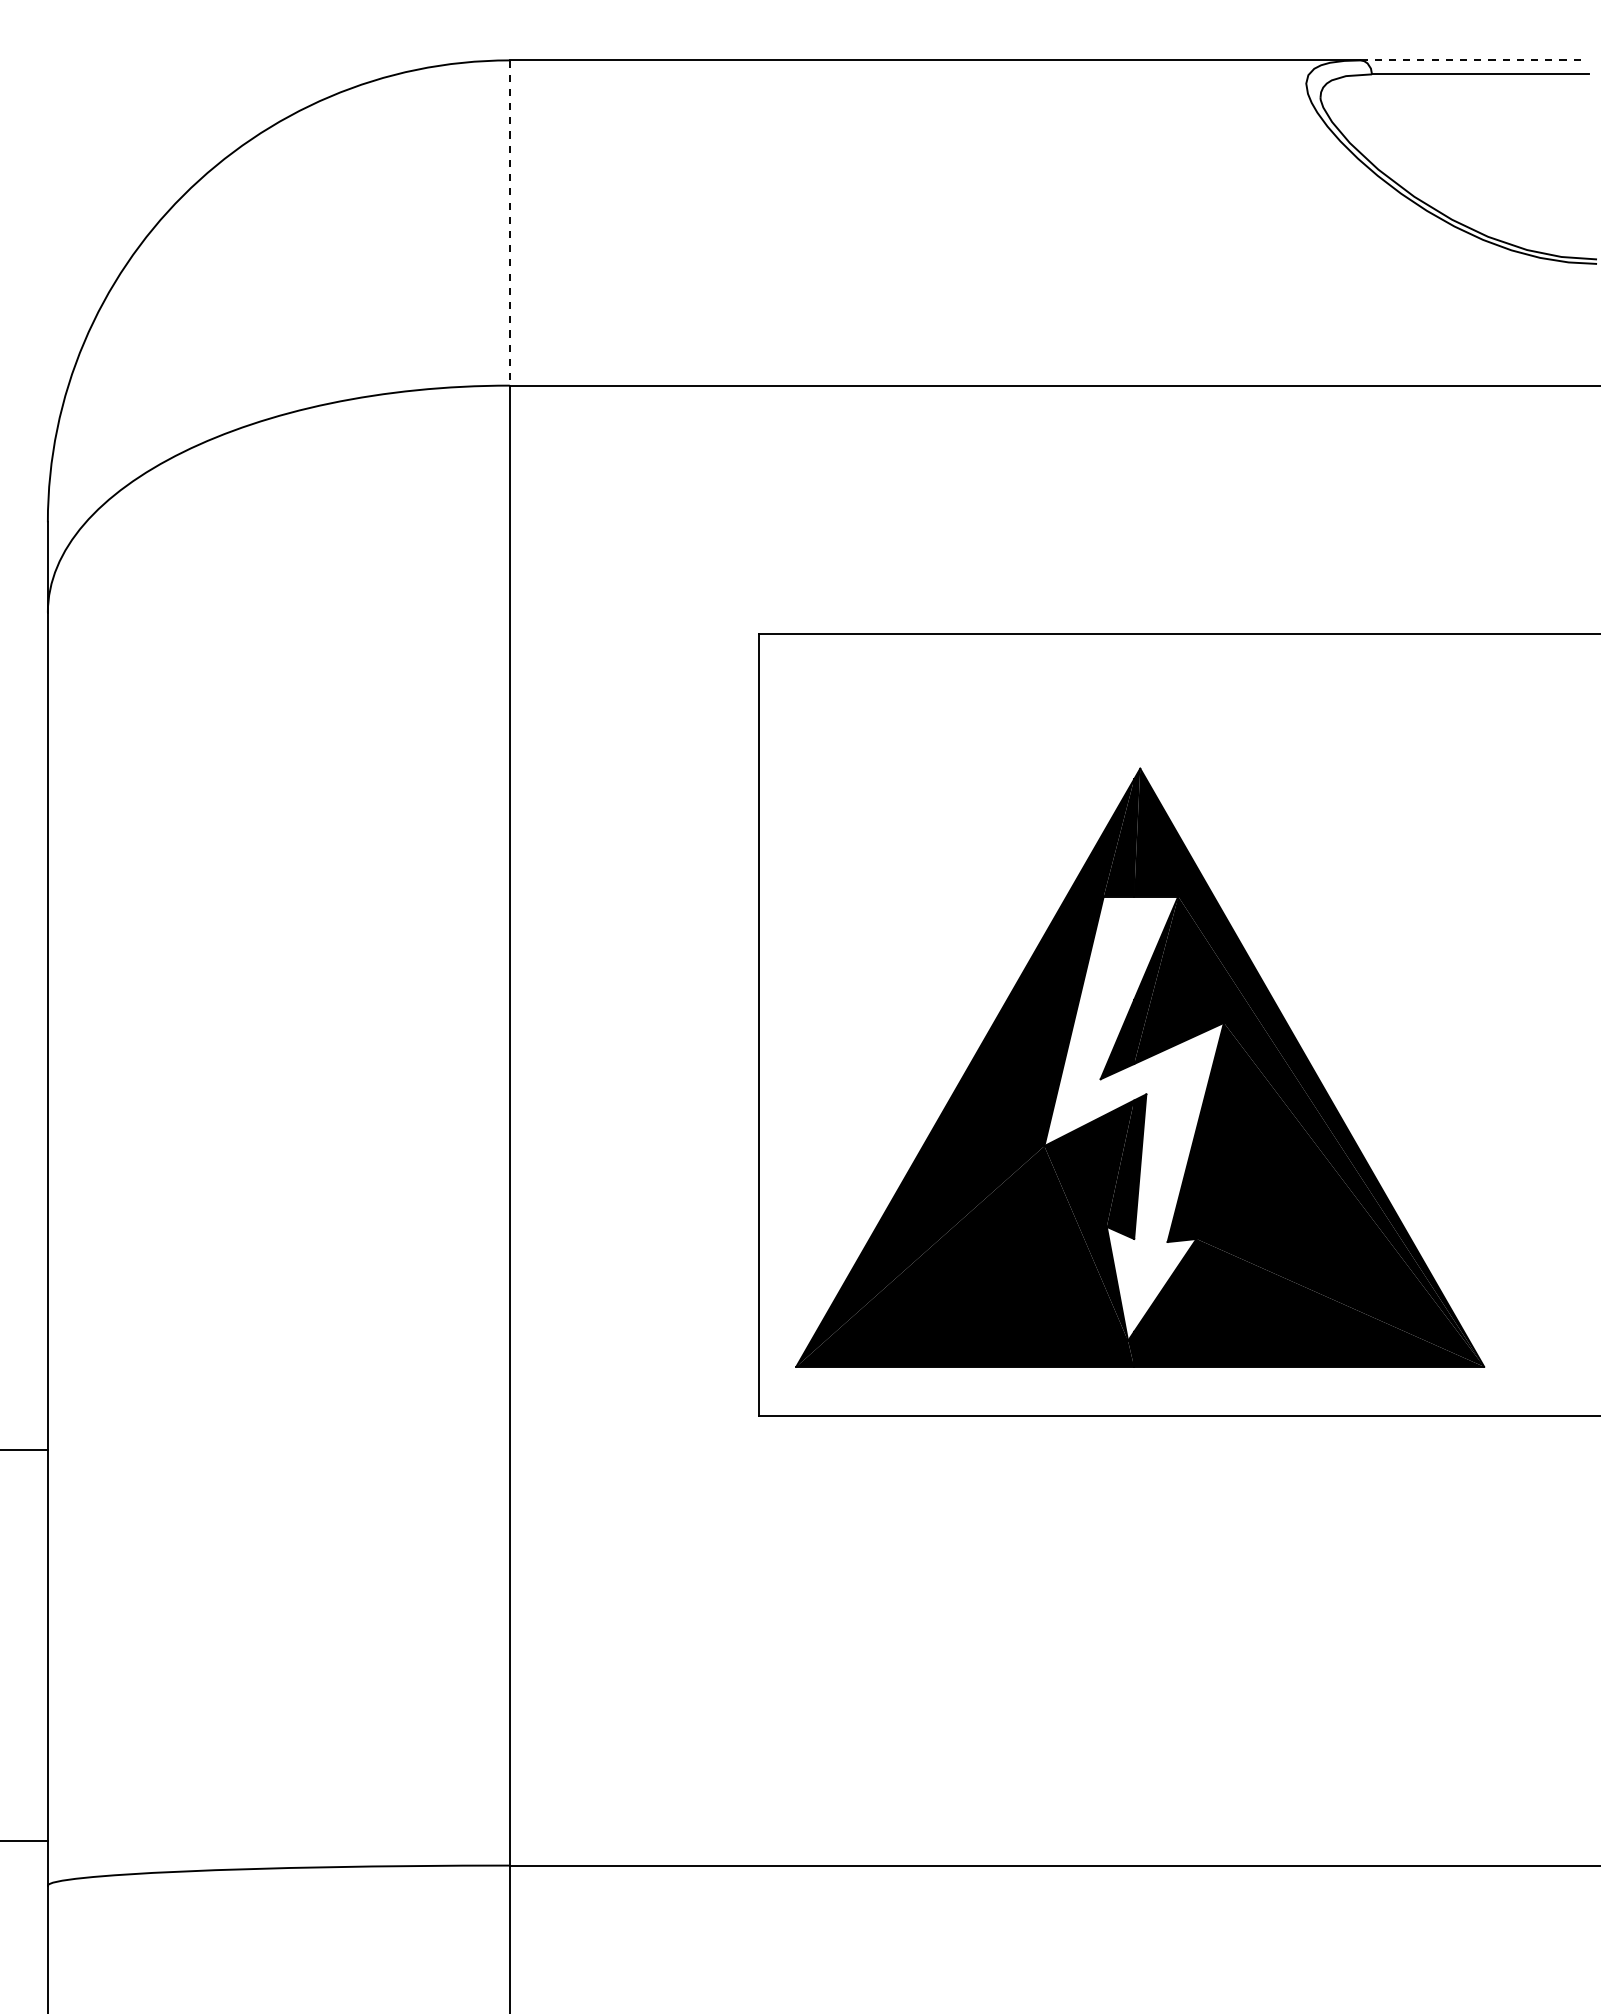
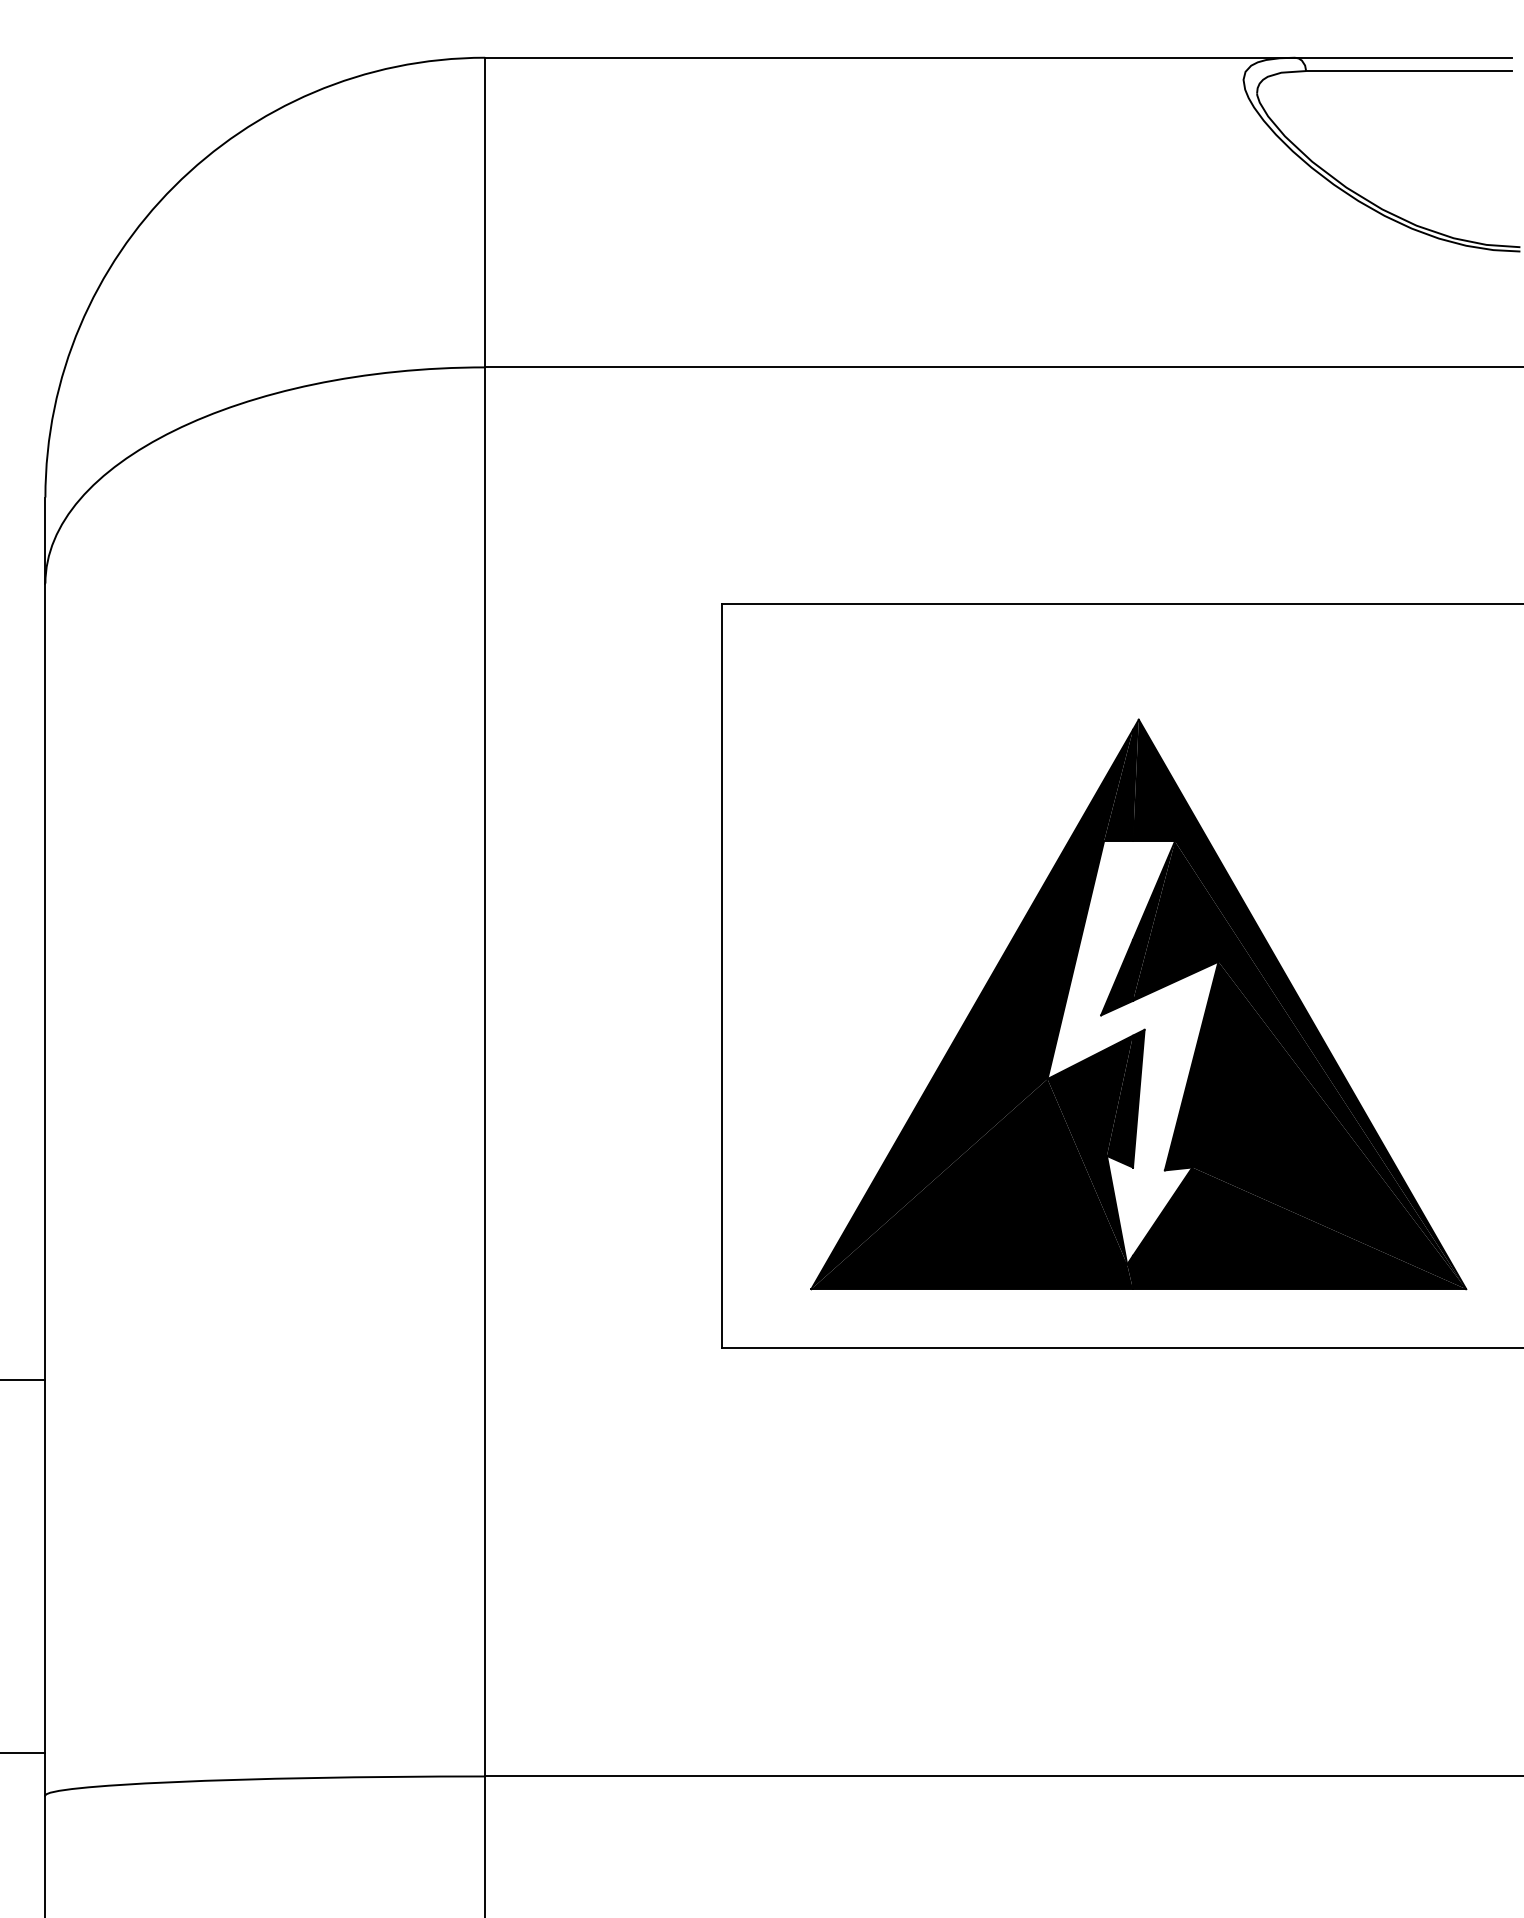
line: (1474, 60) -> (1403, 57), dashed -> solid
line: (509, 223) -> (484, 213), dashed -> solid
part: (1140, 1067) -> (1139, 1004), moved

